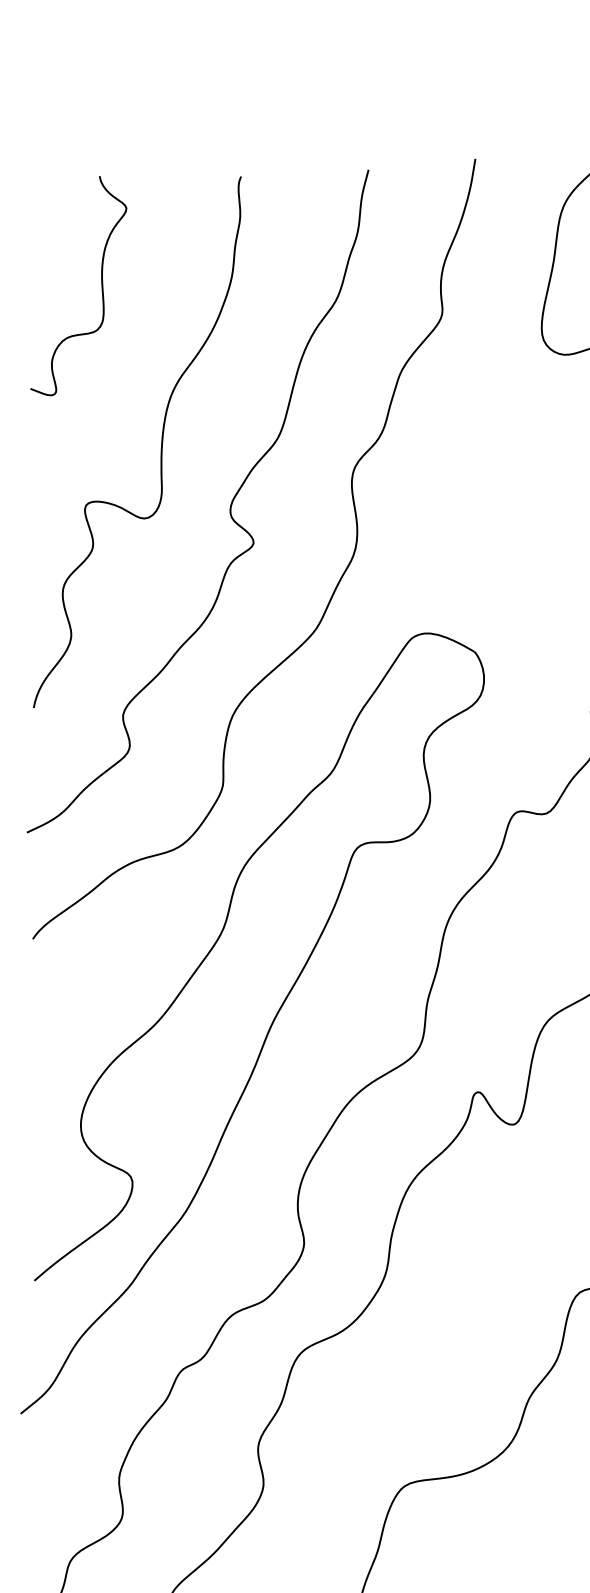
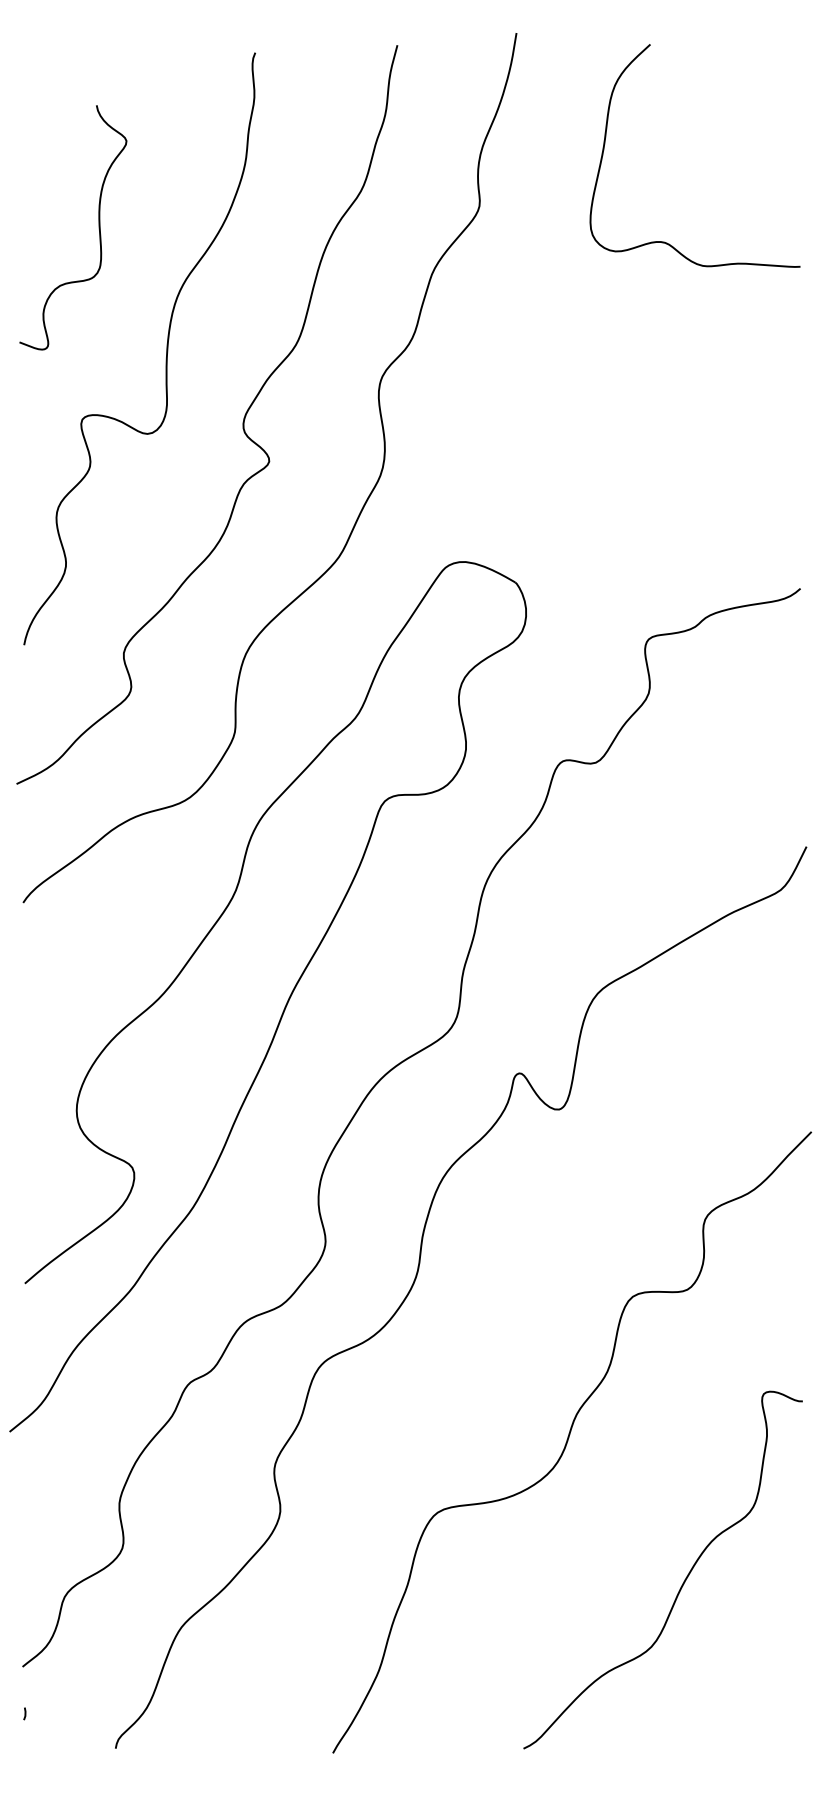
curve: (101, 285) -> (98, 227), moved

